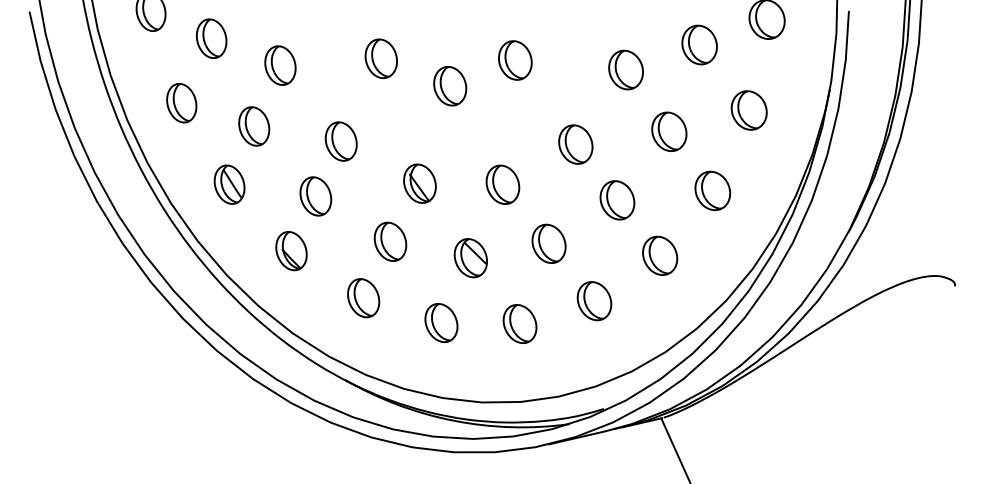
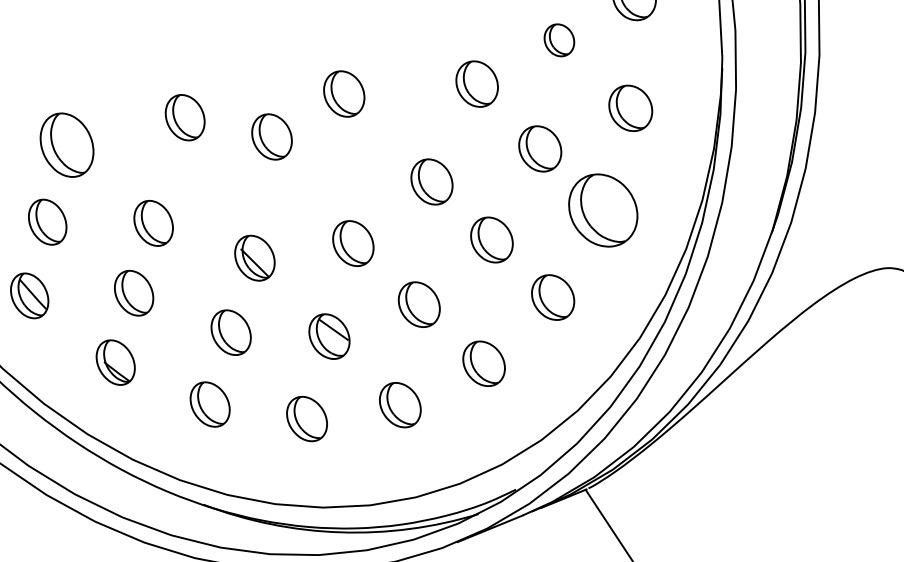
part: (699, 44) -> (559, 39), size x0.7
part: (280, 65) -> (67, 144), size x1.4
part: (712, 190) -> (602, 210), size x1.6

